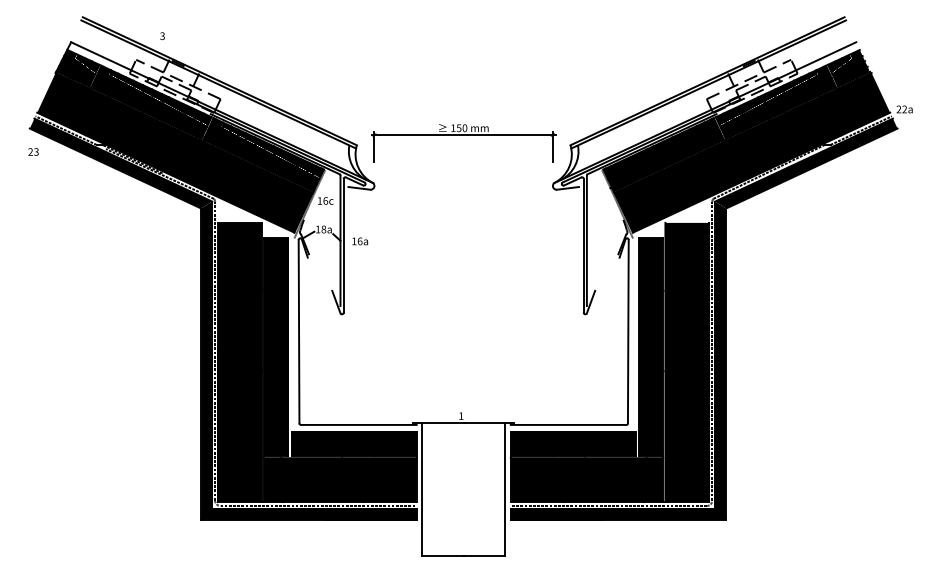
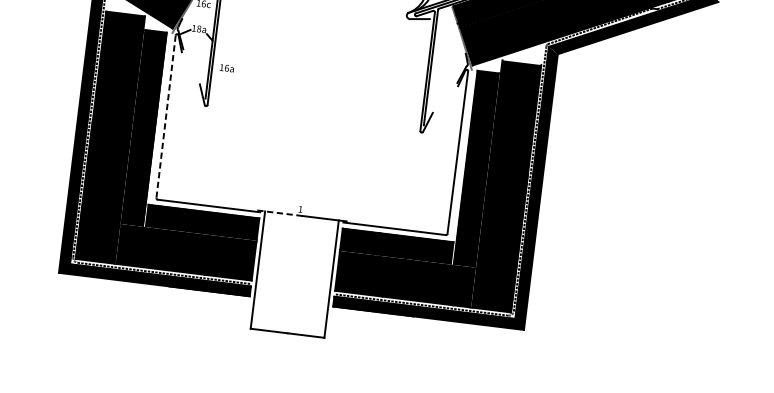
text: (360, 241) -> (227, 68), moved
line: (299, 331) -> (166, 116), solid -> dashed
line: (438, 423) -> (279, 213), solid -> dashed

